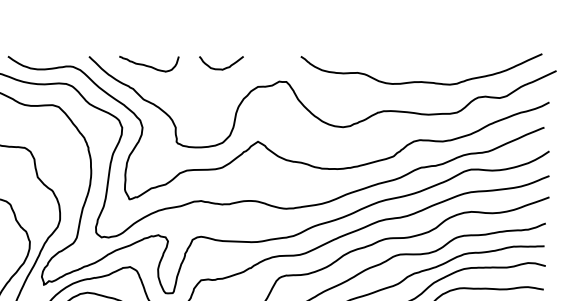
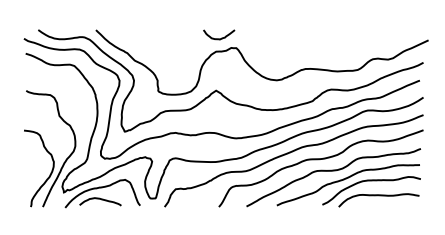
curve: (148, 65) -> (138, 36), removed
curve: (224, 66) -> (221, 37), moved
curve: (421, 81) -> (332, 47), removed

